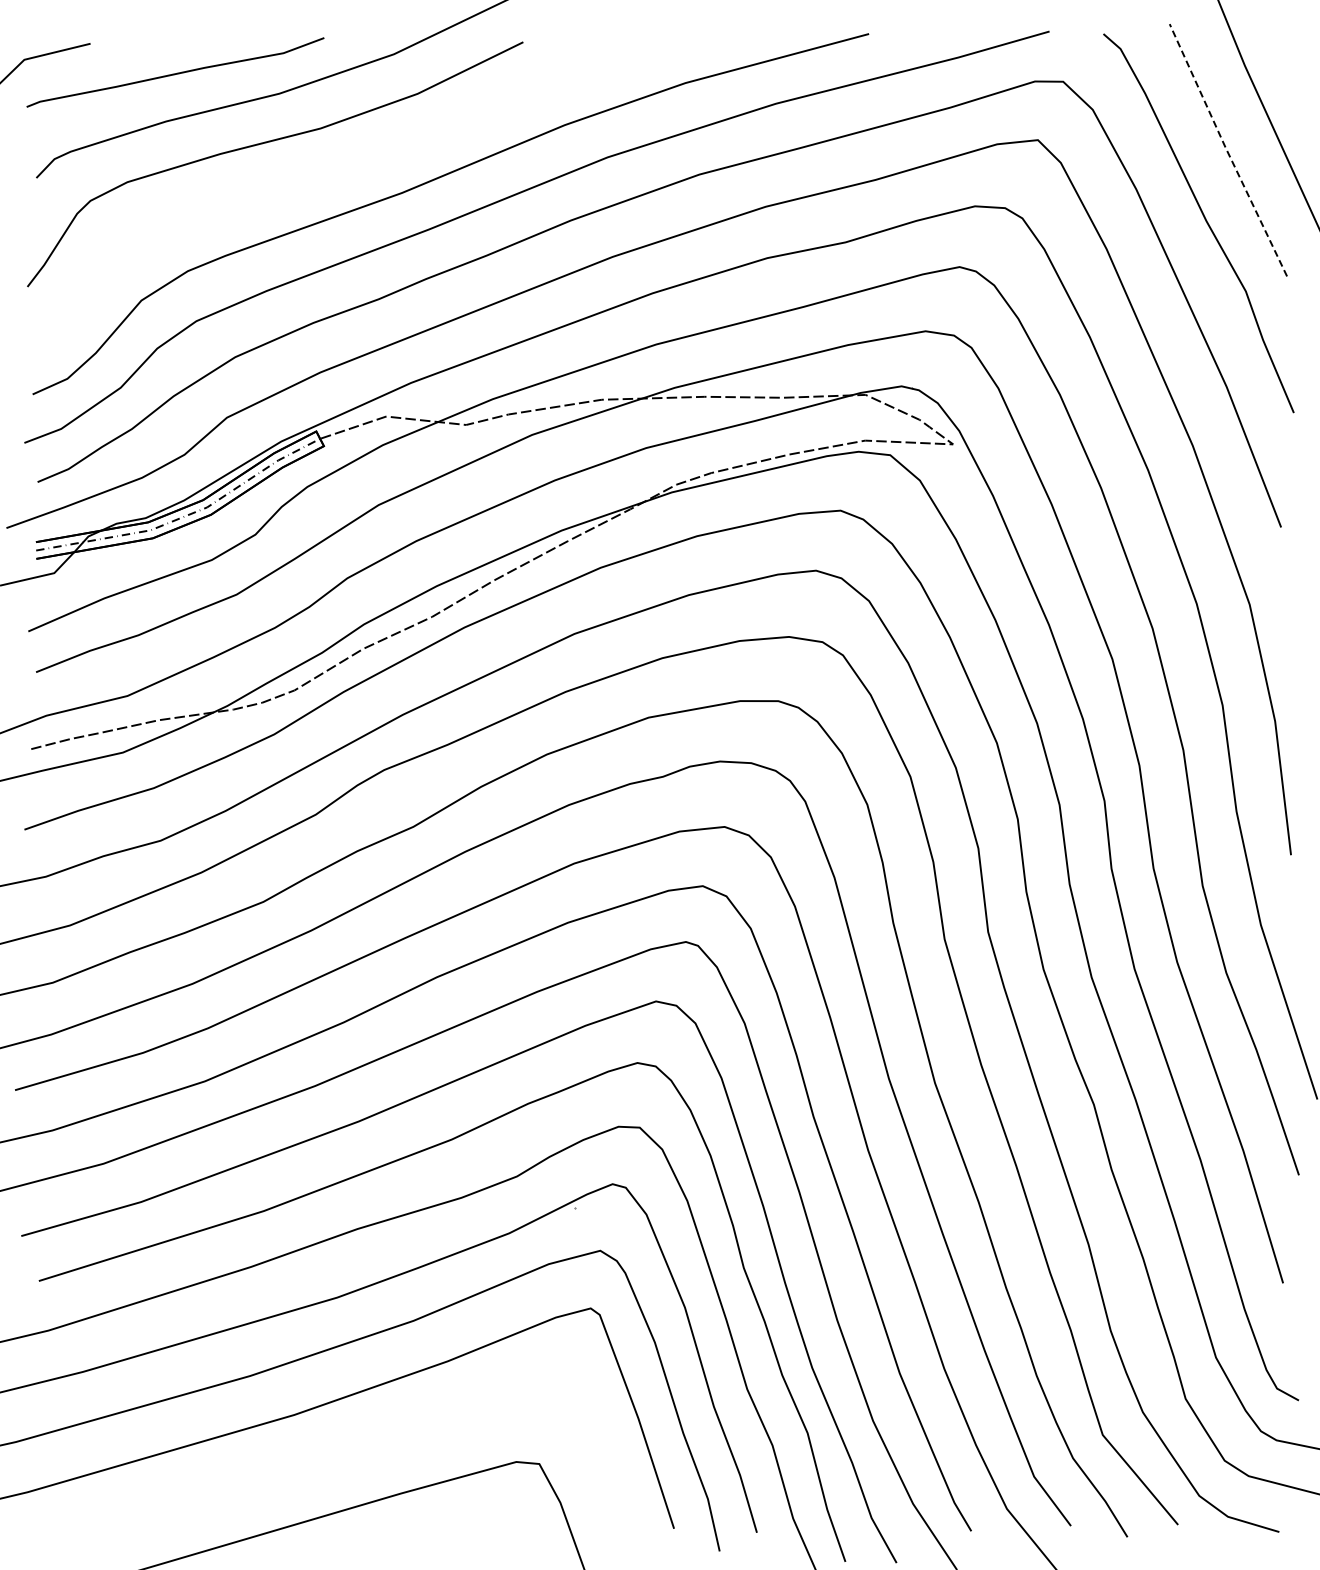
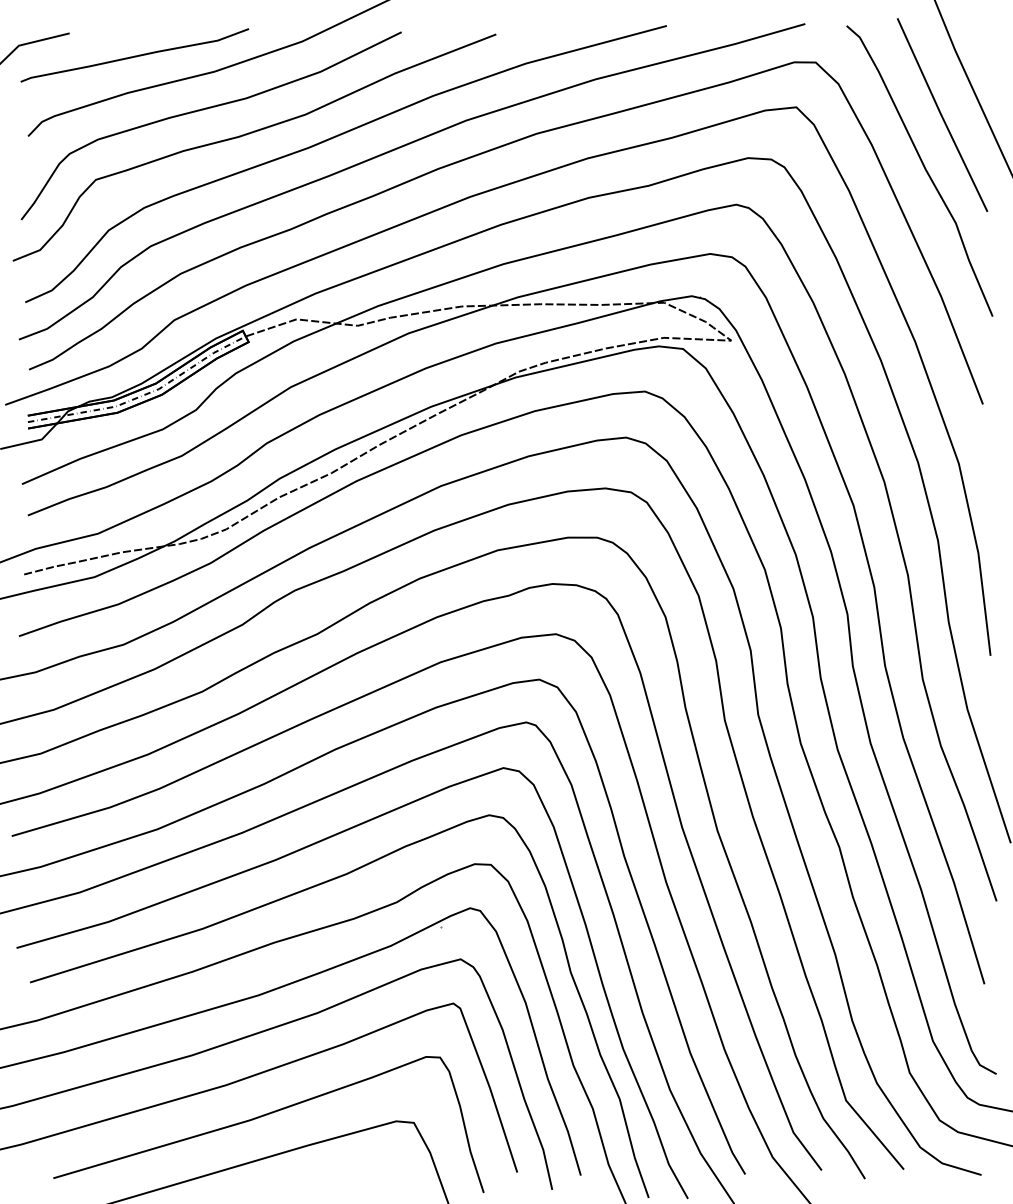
line: (1226, 150) -> (941, 115), dashed -> solid
curve: (324, 175) -> (249, 134), added
curve: (346, 1454) -> (266, 1115), added

